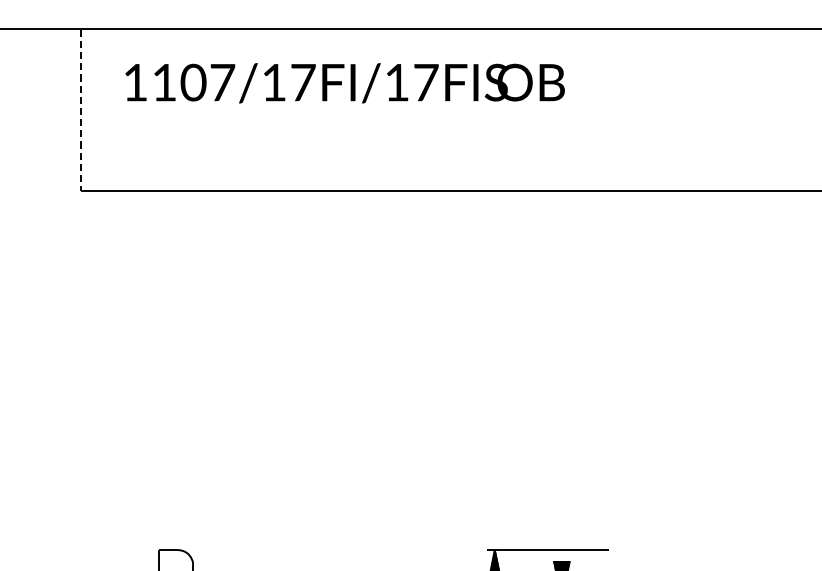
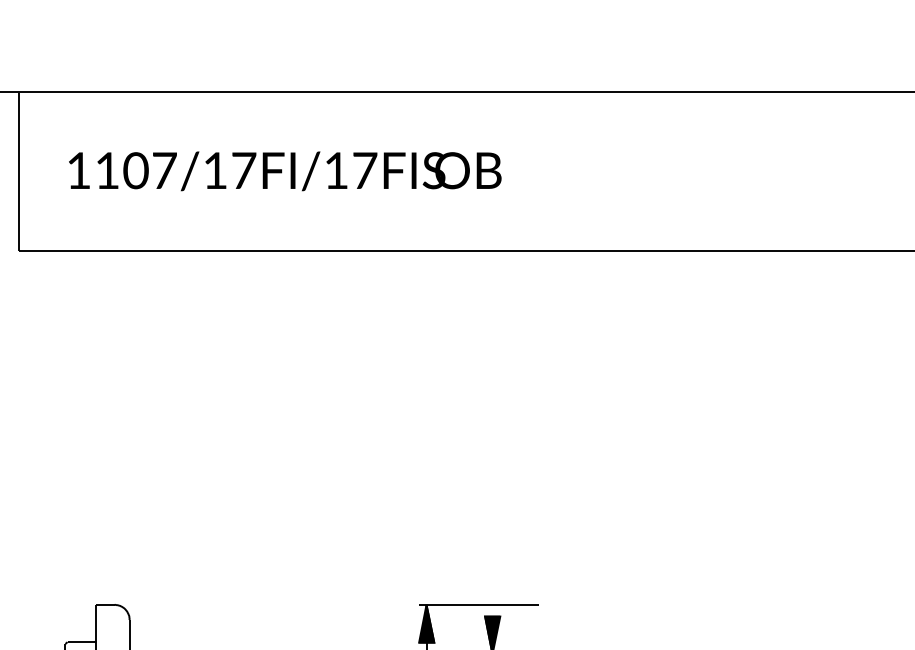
text: (345, 83) -> (285, 171), moved
line: (81, 110) -> (19, 172), dashed -> solid

